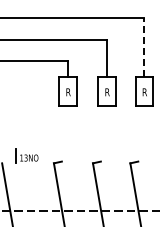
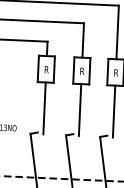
line: (144, 47) -> (117, 32), dashed -> solid
line: (68, 134) -> (44, 108), added
line: (107, 134) -> (80, 109), added
line: (144, 134) -> (114, 111), added

